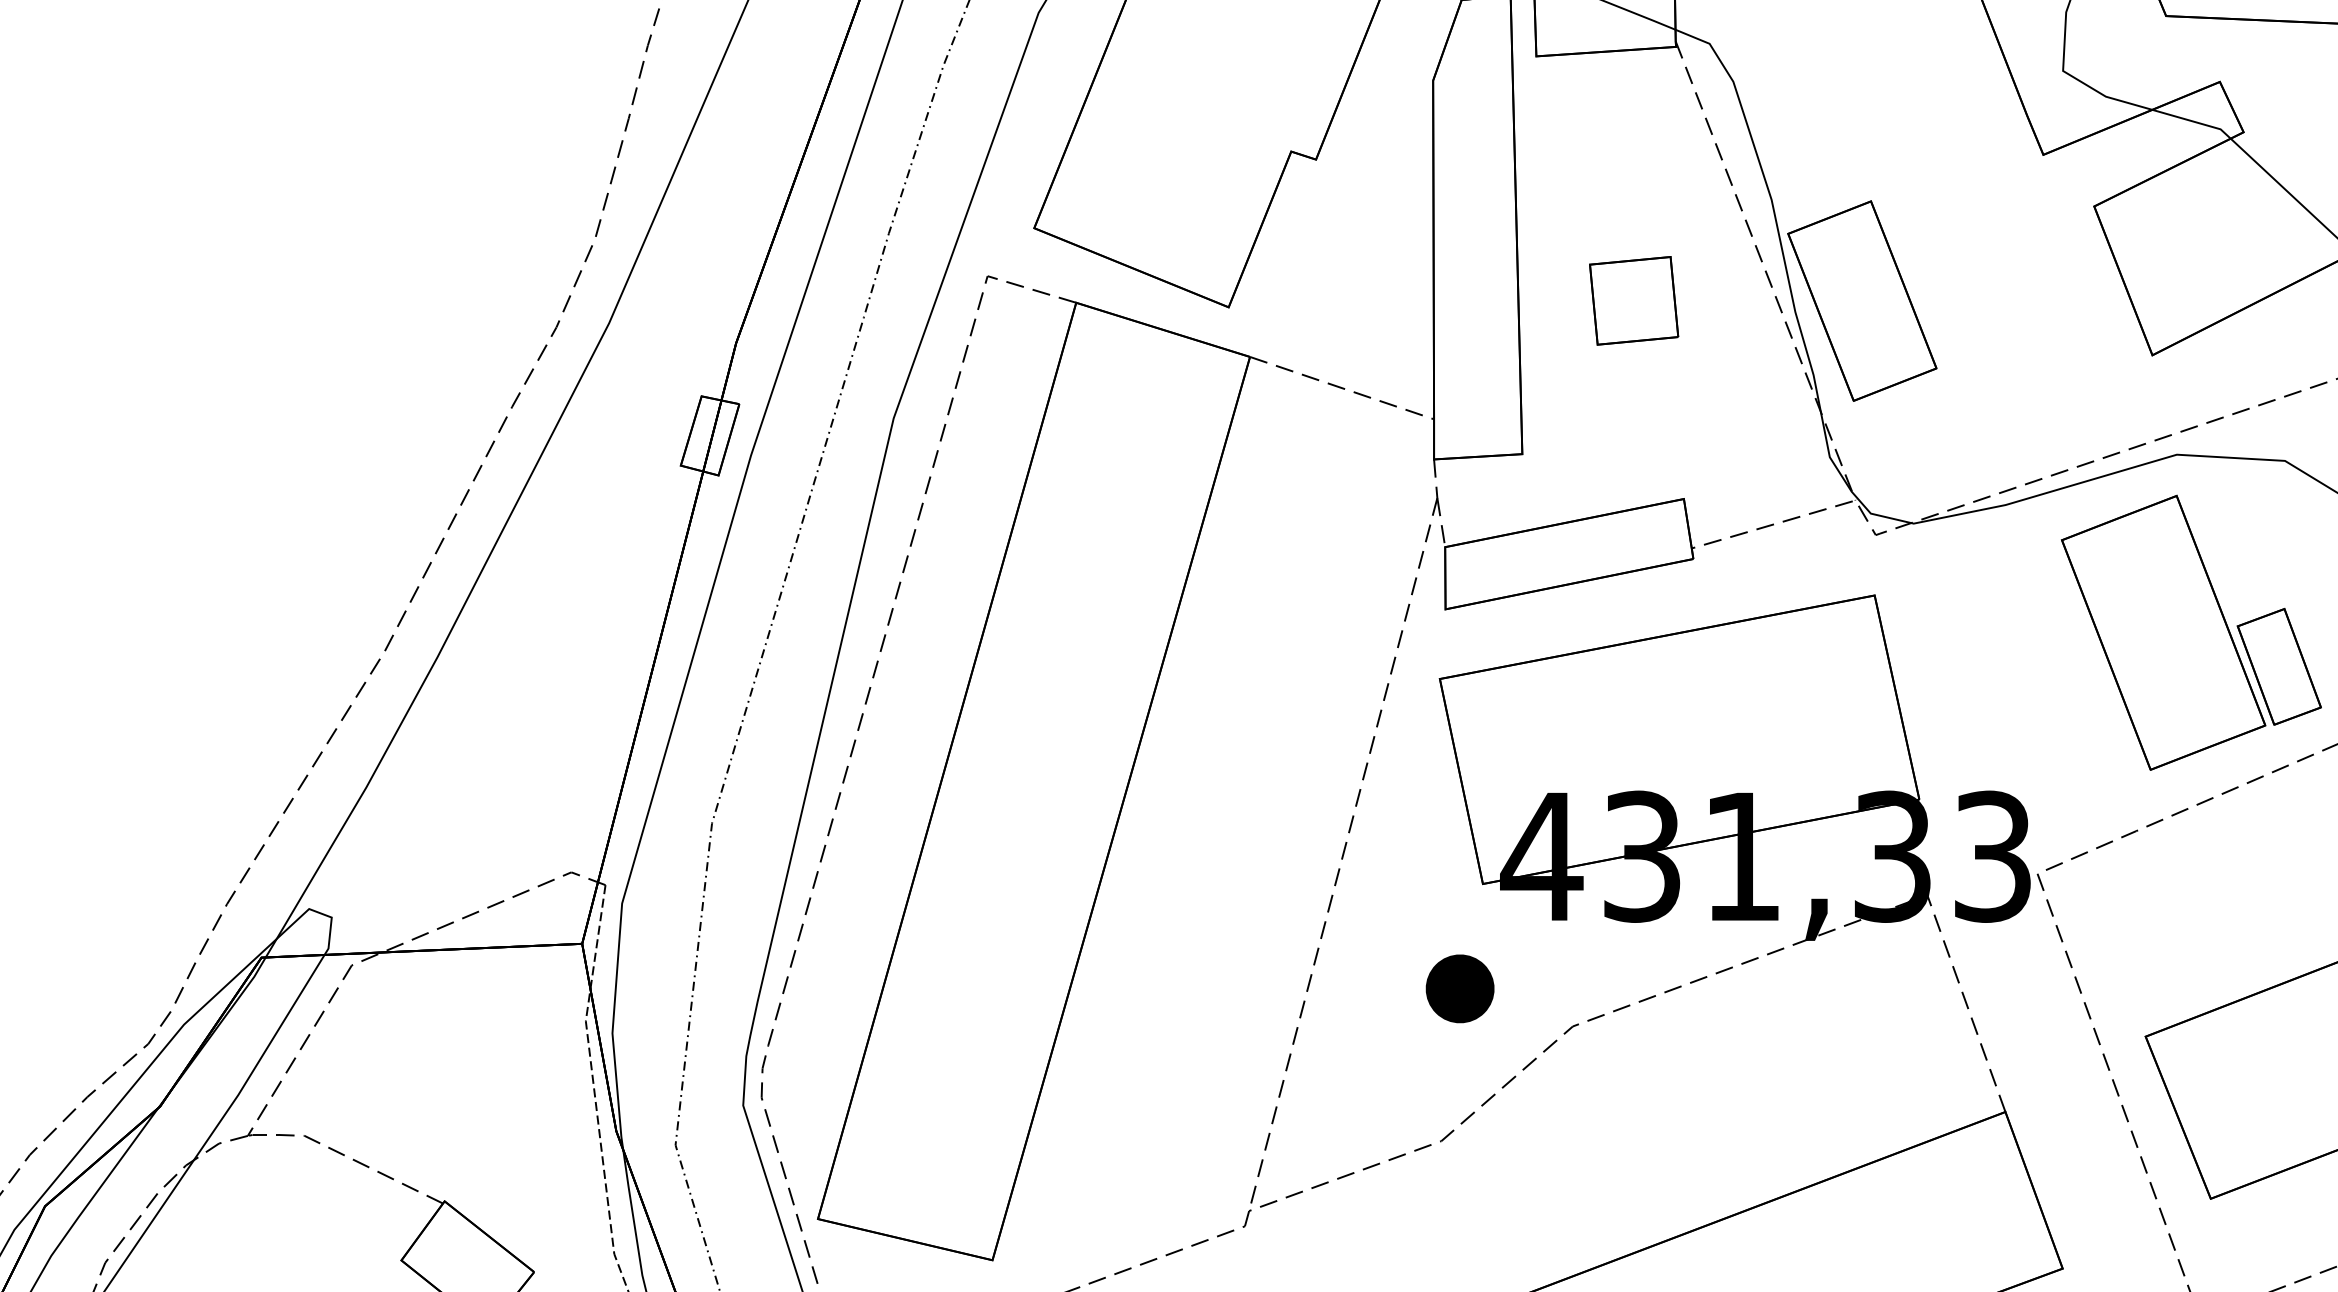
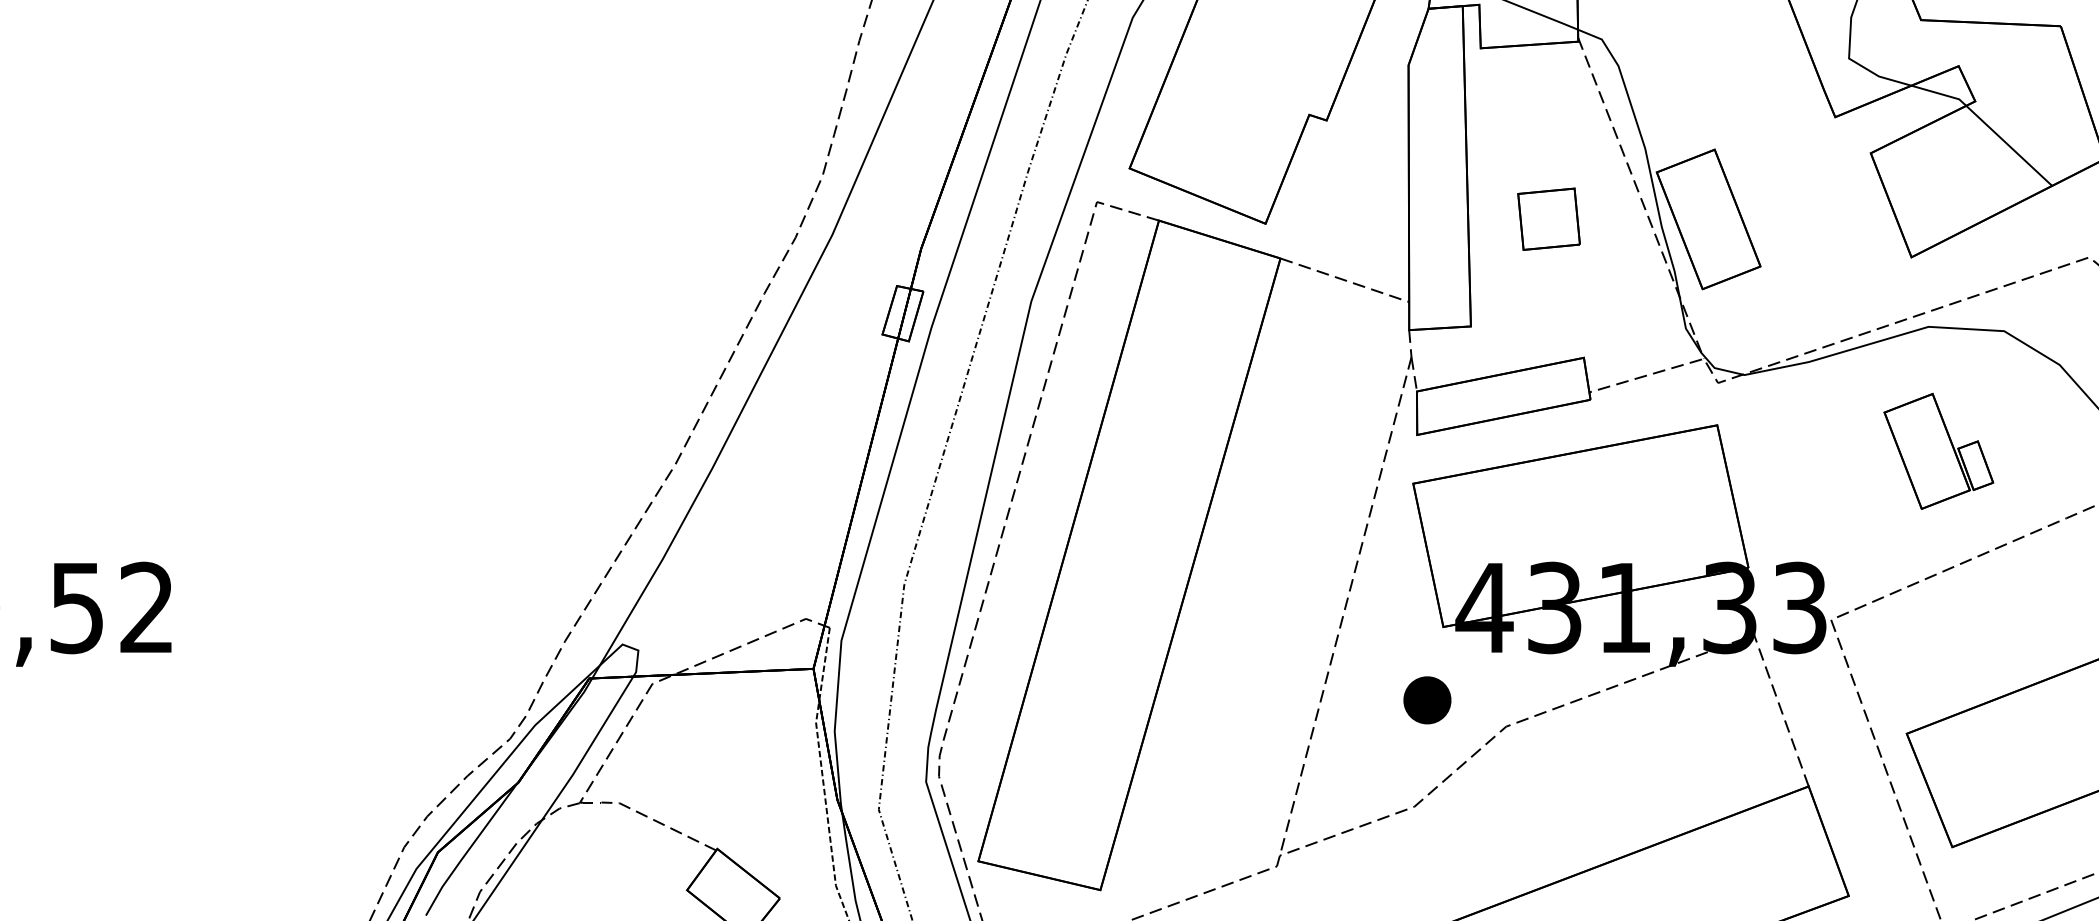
part: (2191, 632) -> (1938, 451), size x0.6

